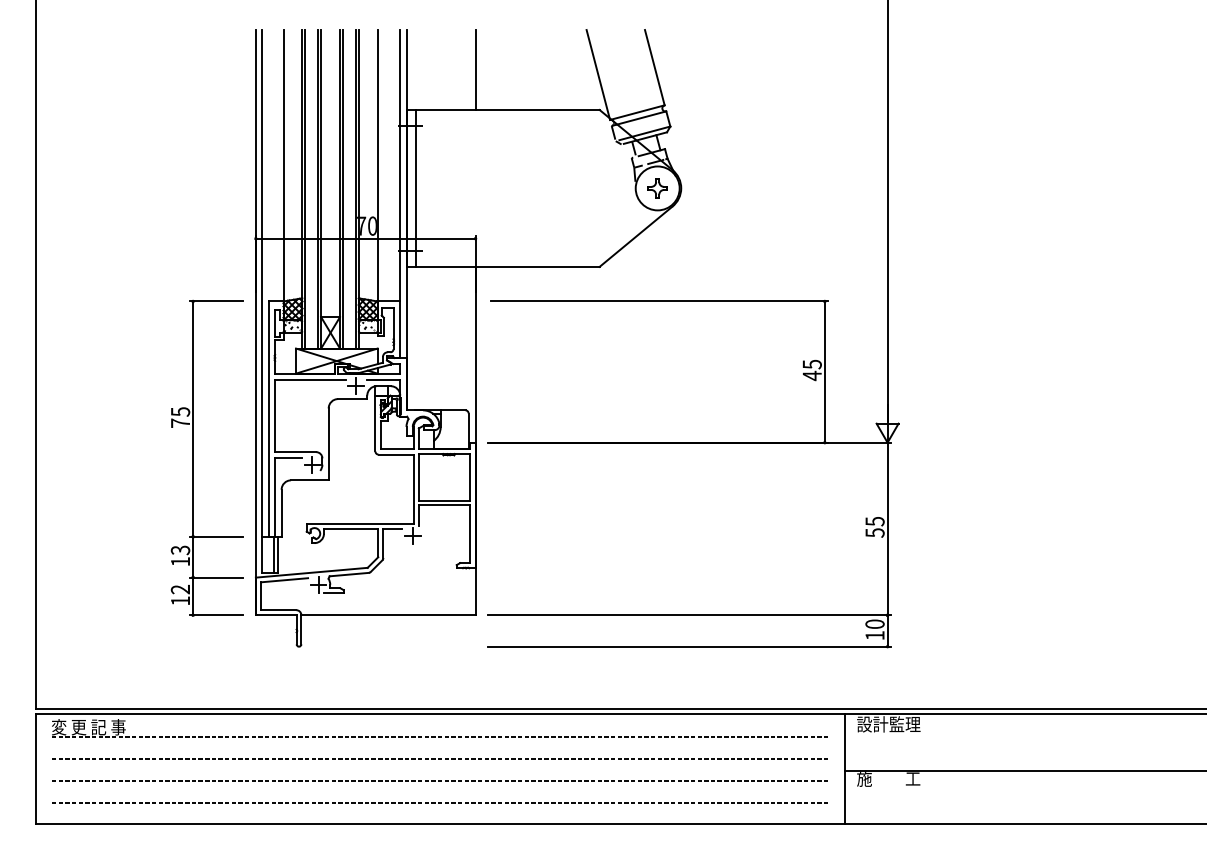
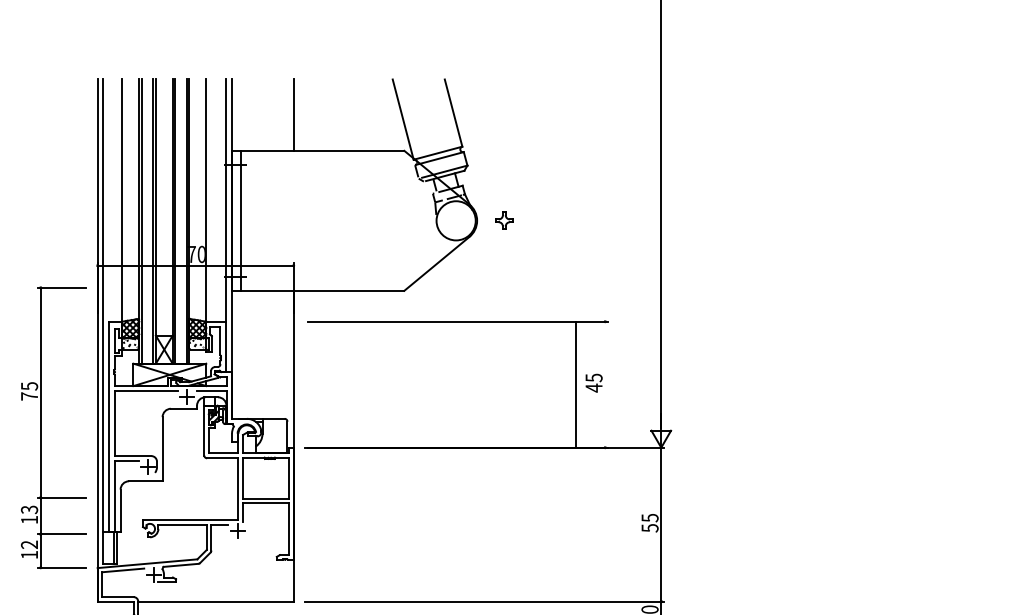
part: (657, 188) -> (504, 220), moved
line: (824, 371) -> (575, 384), moved
part: (193, 457) -> (41, 426), moved

